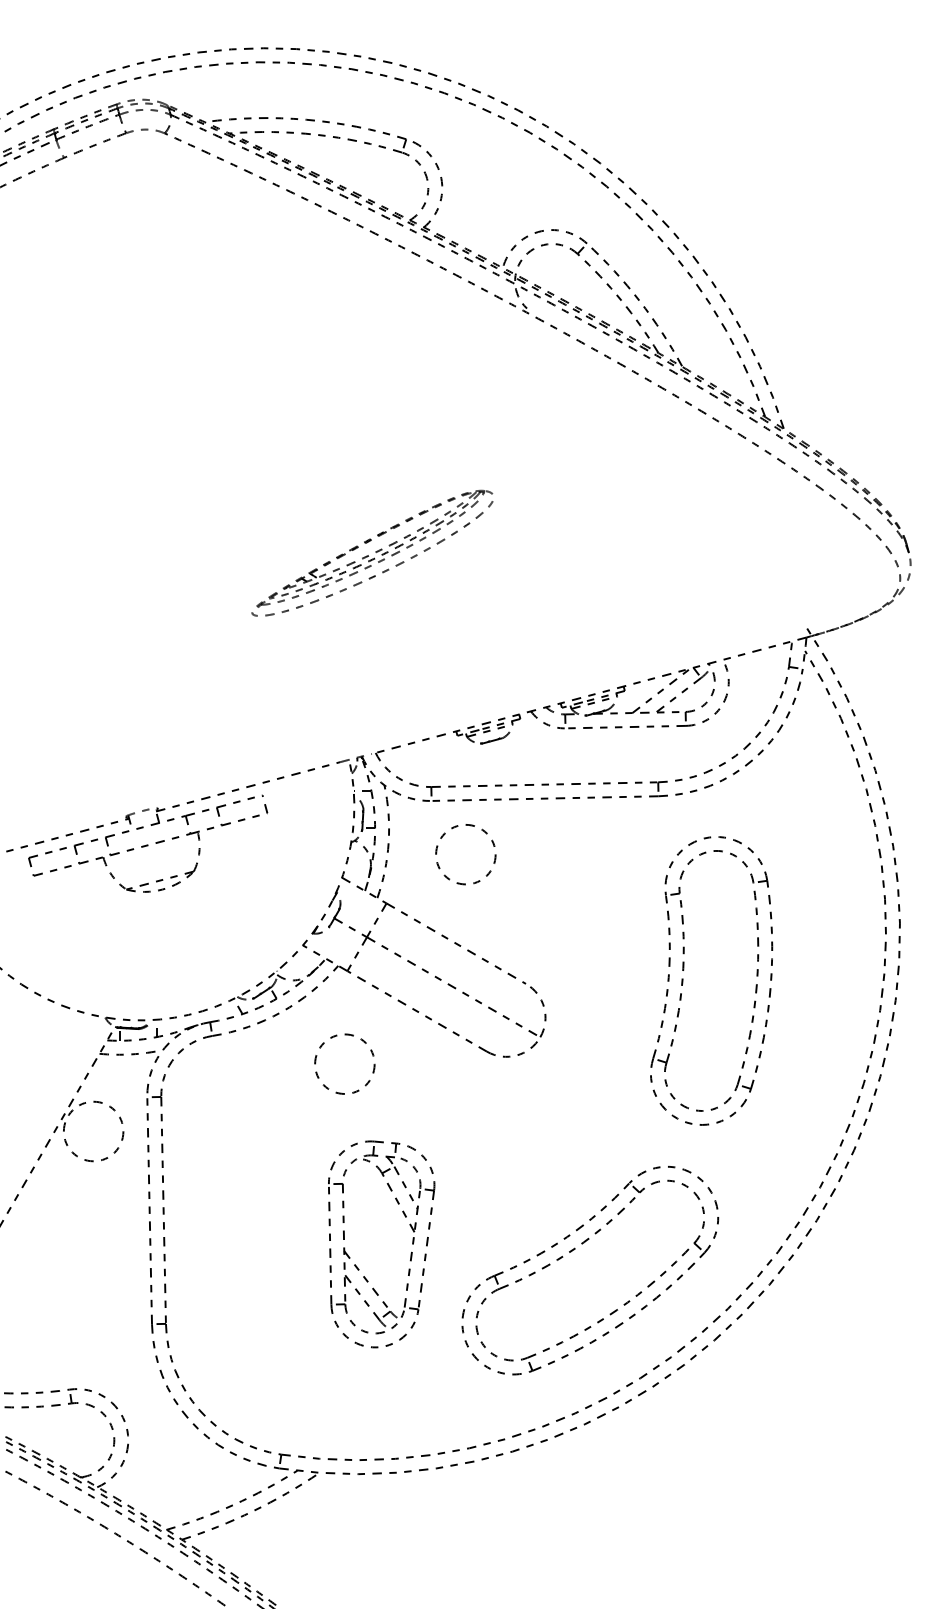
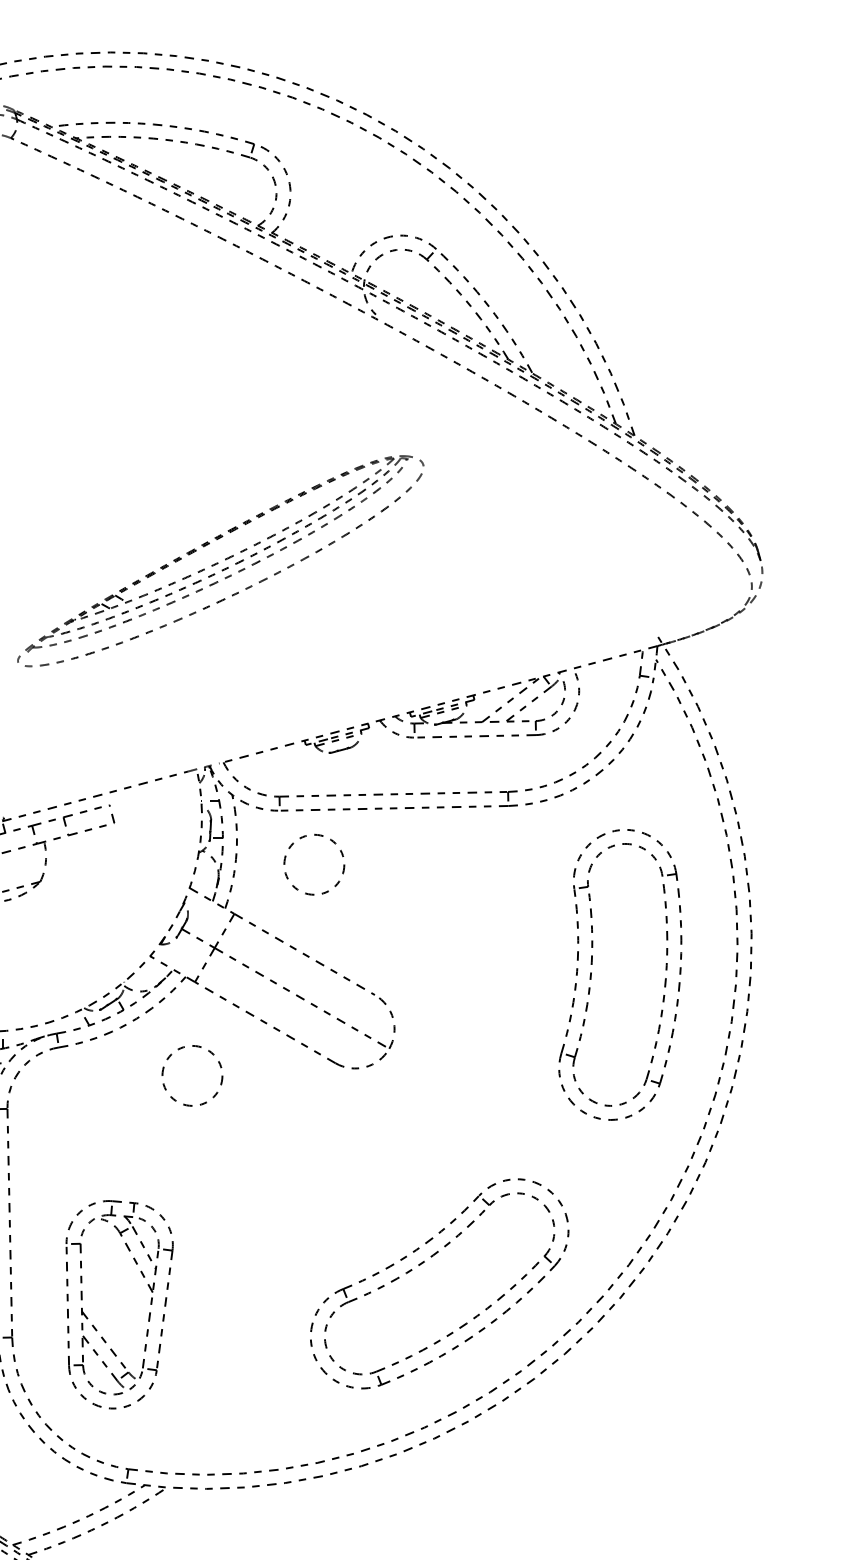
part: (372, 553) -> (220, 561), size x1.67
part: (683, 980) -> (591, 974), moved
part: (410, 1253) -> (148, 1313), moved

